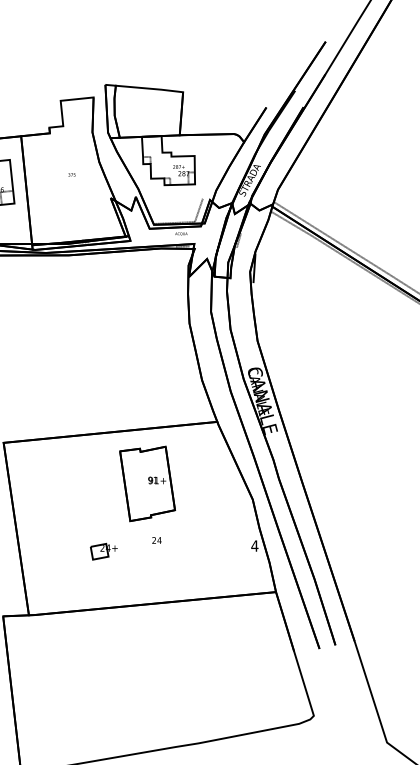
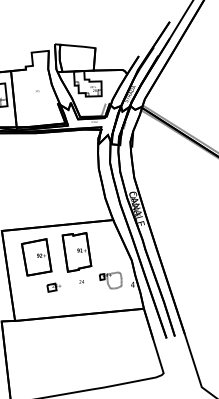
part: (69, 493) -> (36, 257), added
part: (211, 537) -> (110, 280), added

